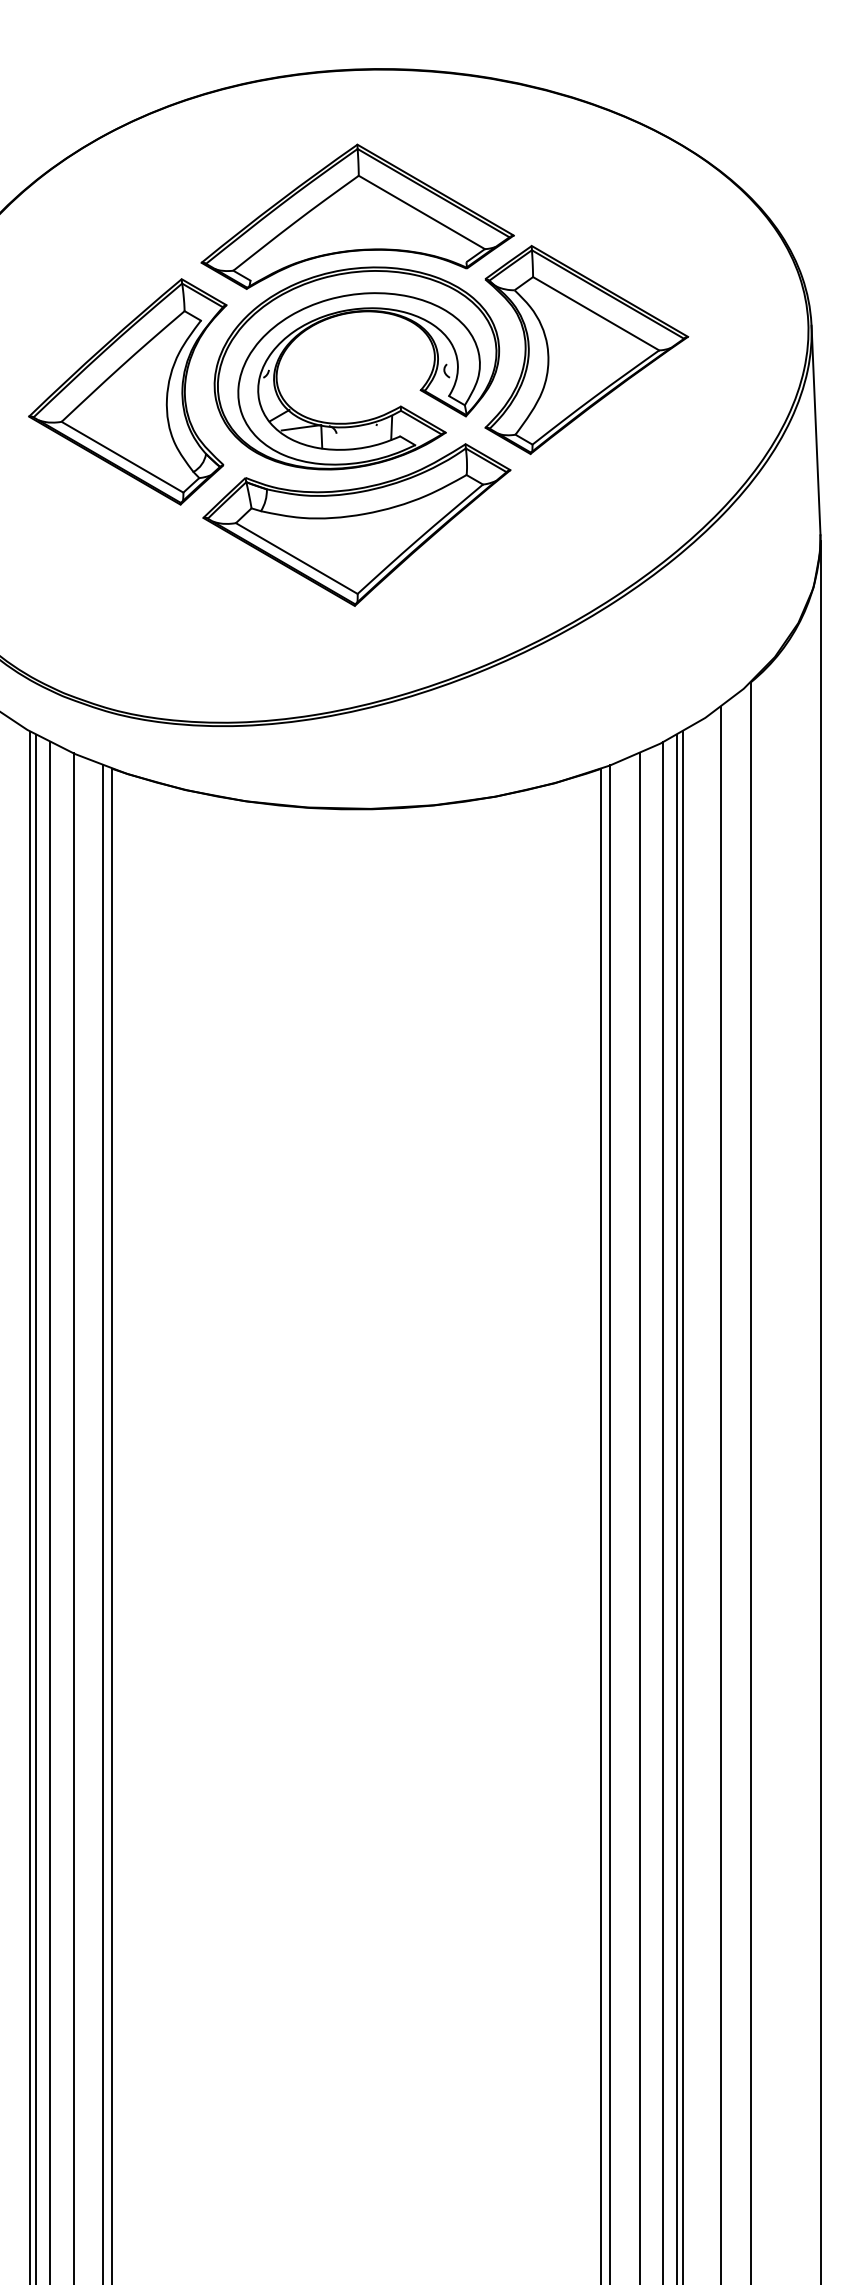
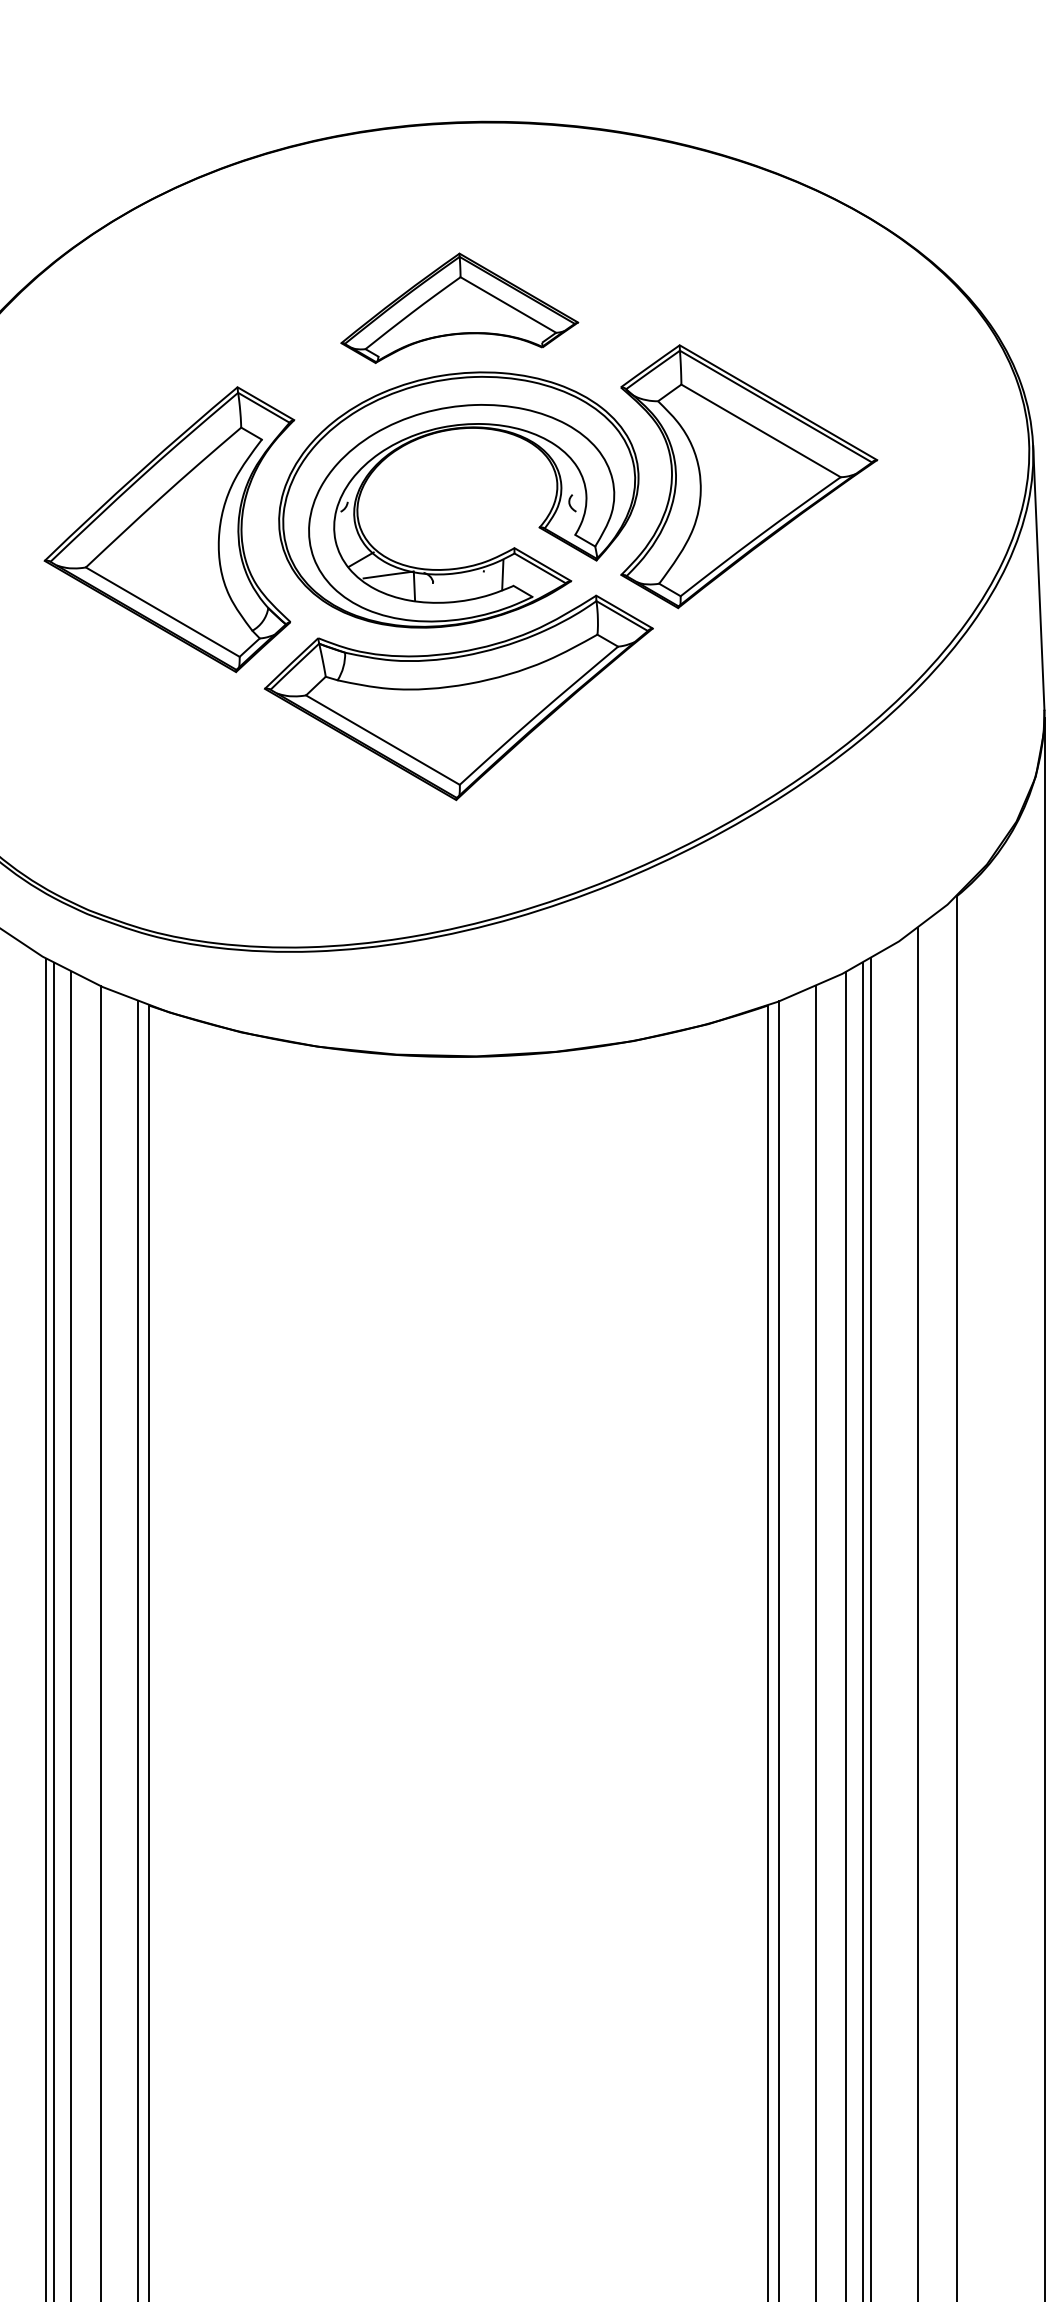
part: (357, 216) -> (459, 308), size x0.6

